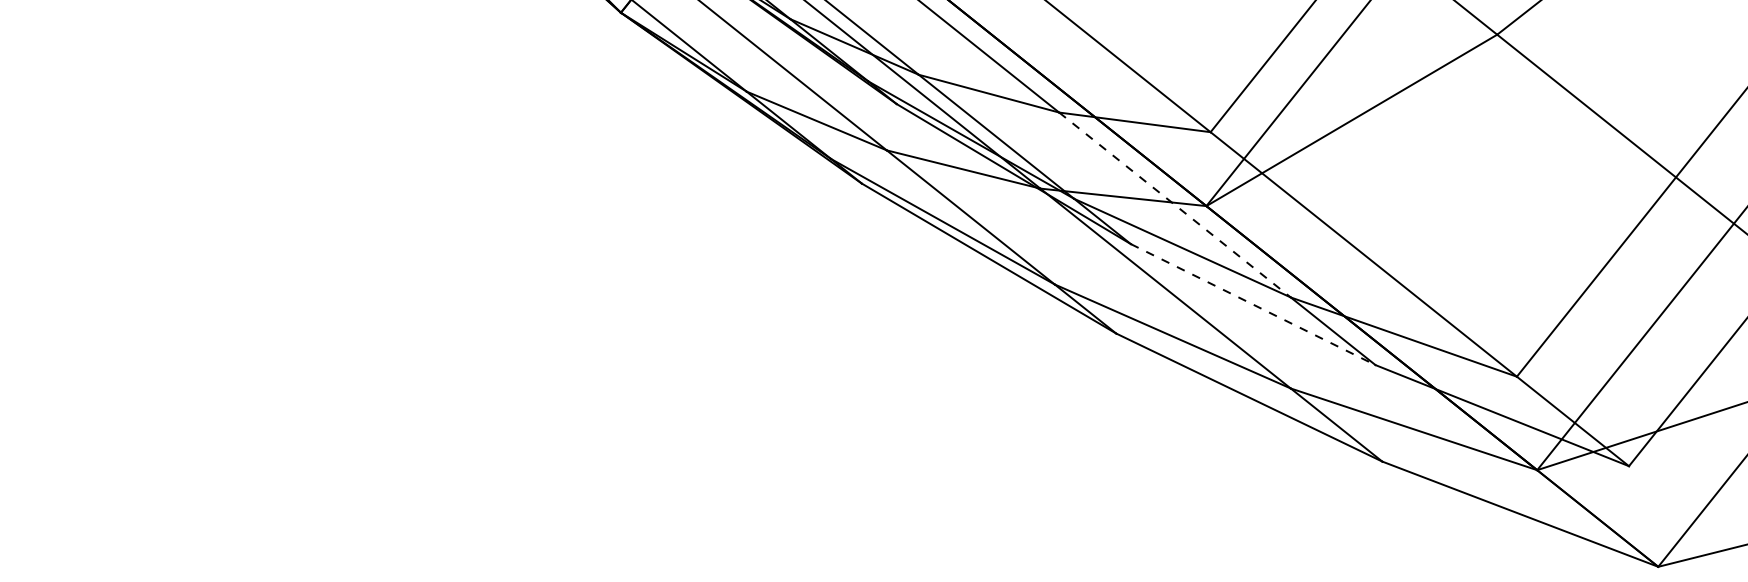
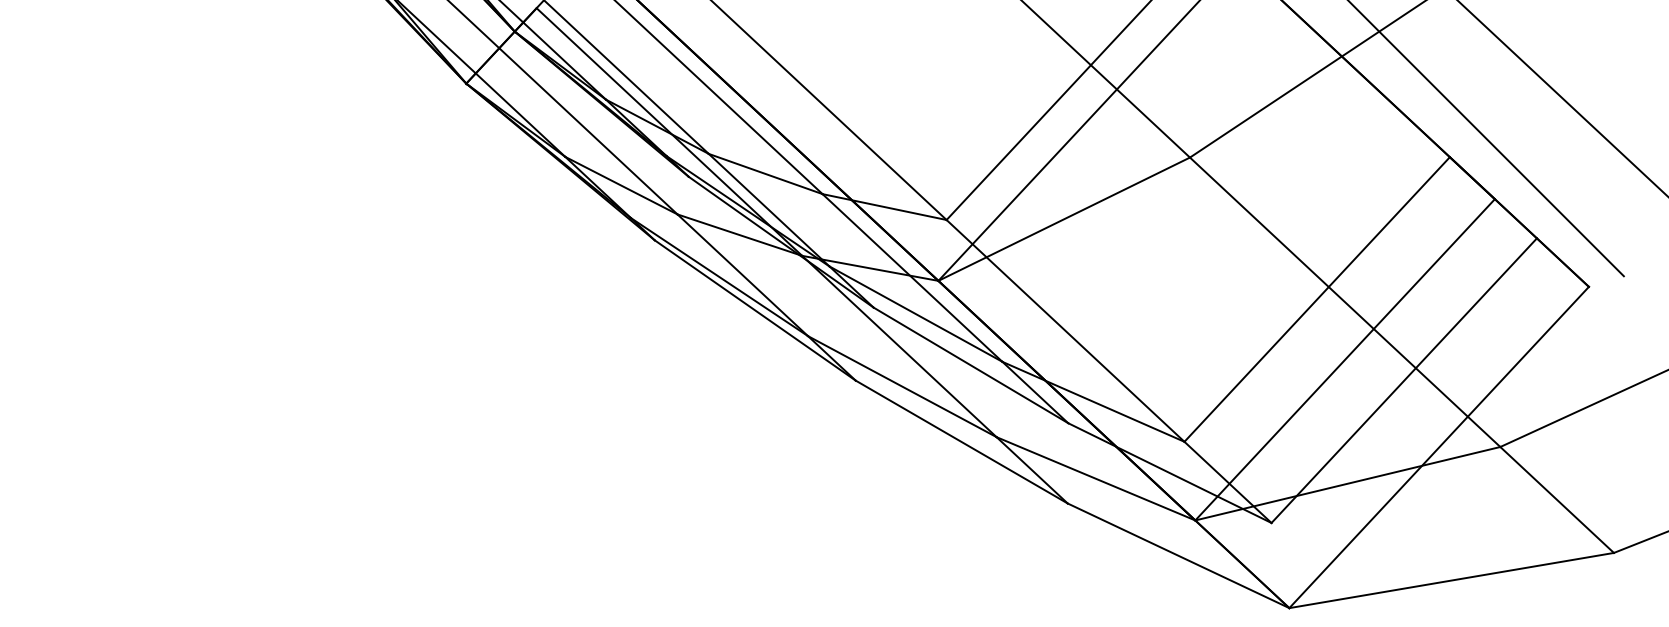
line: (1174, 204) -> (912, 277), dashed -> solid
line: (1253, 304) -> (971, 365), dashed -> solid

